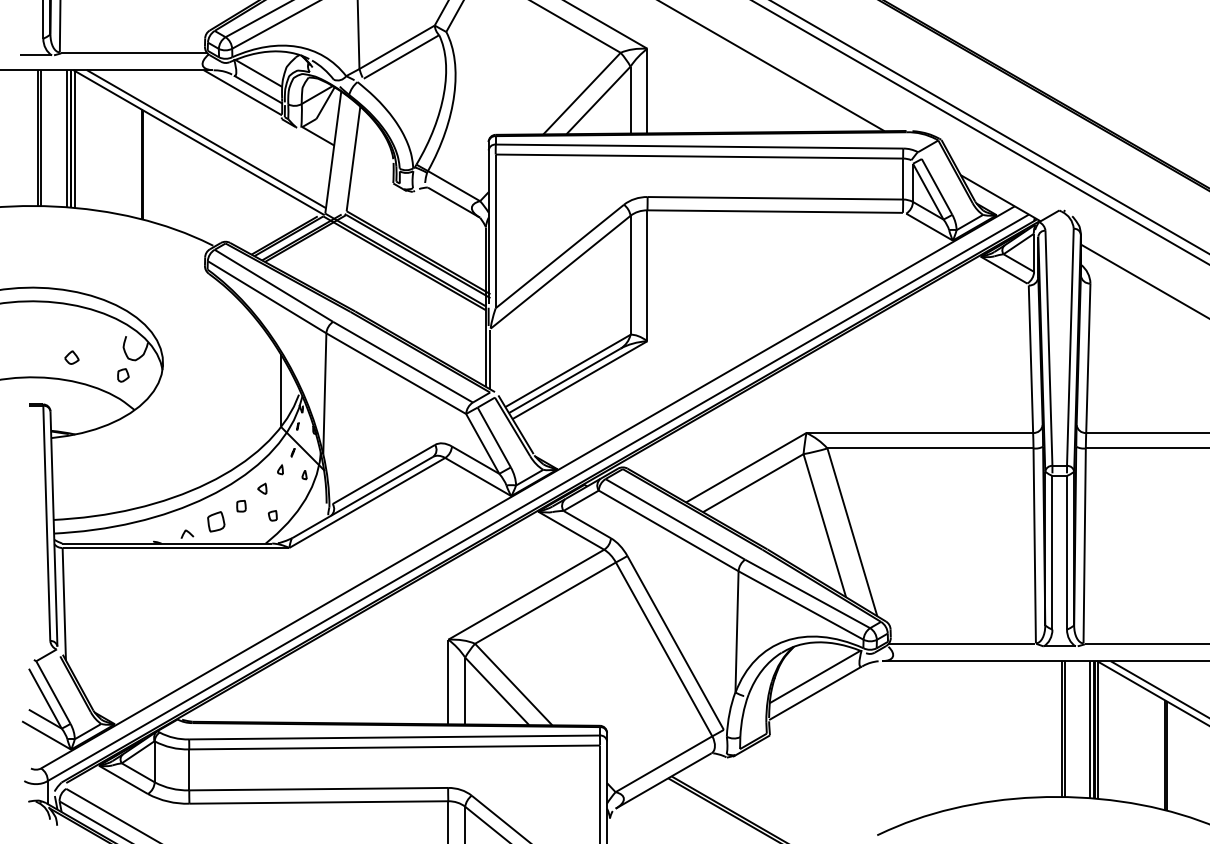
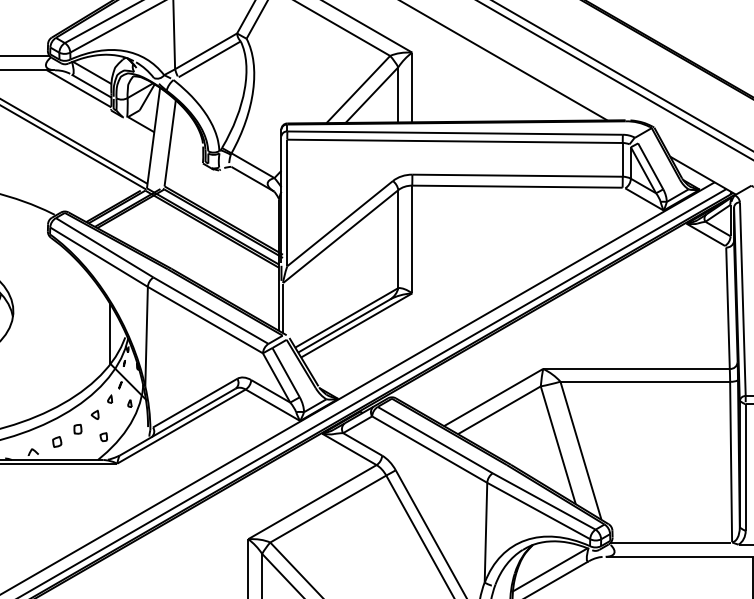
part: (216, 521) -> (57, 441), size x0.62

